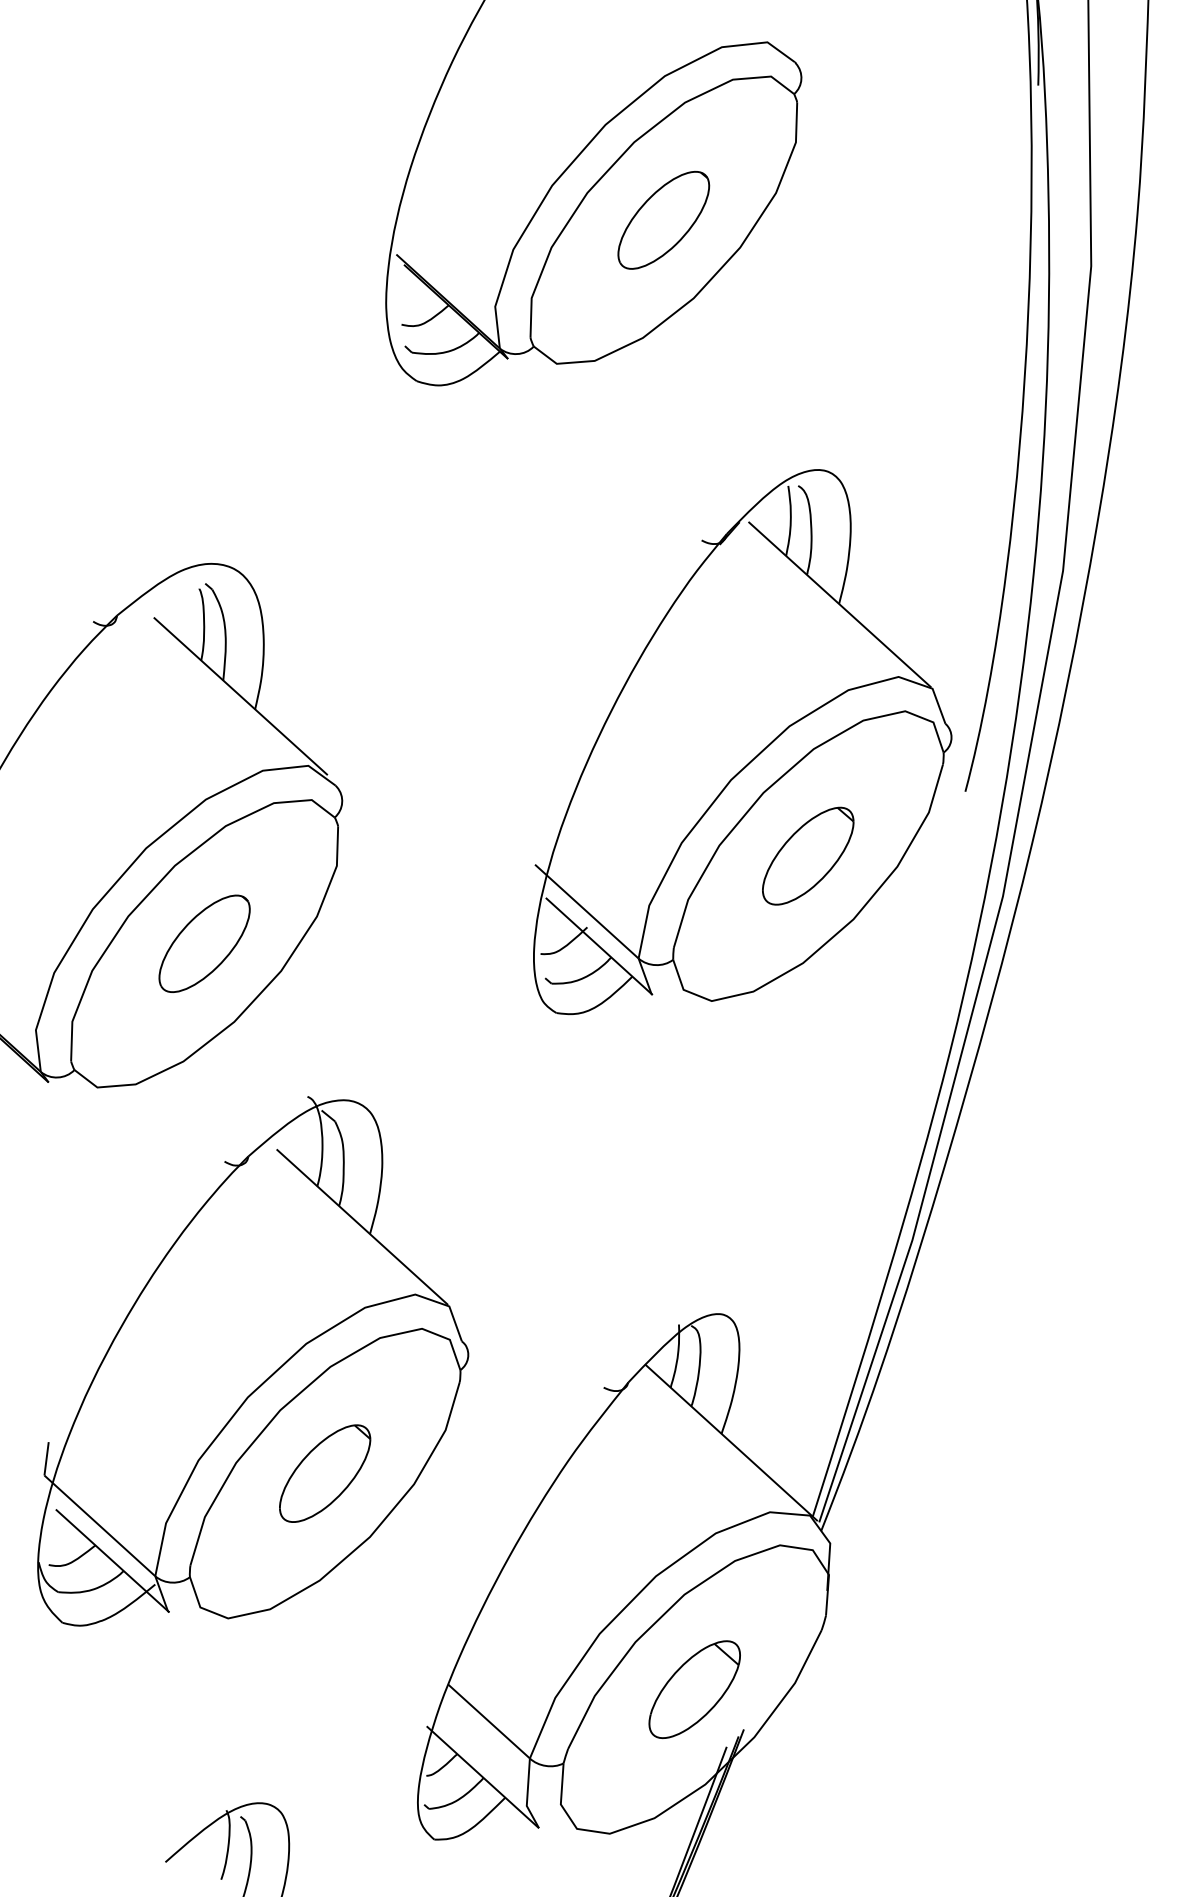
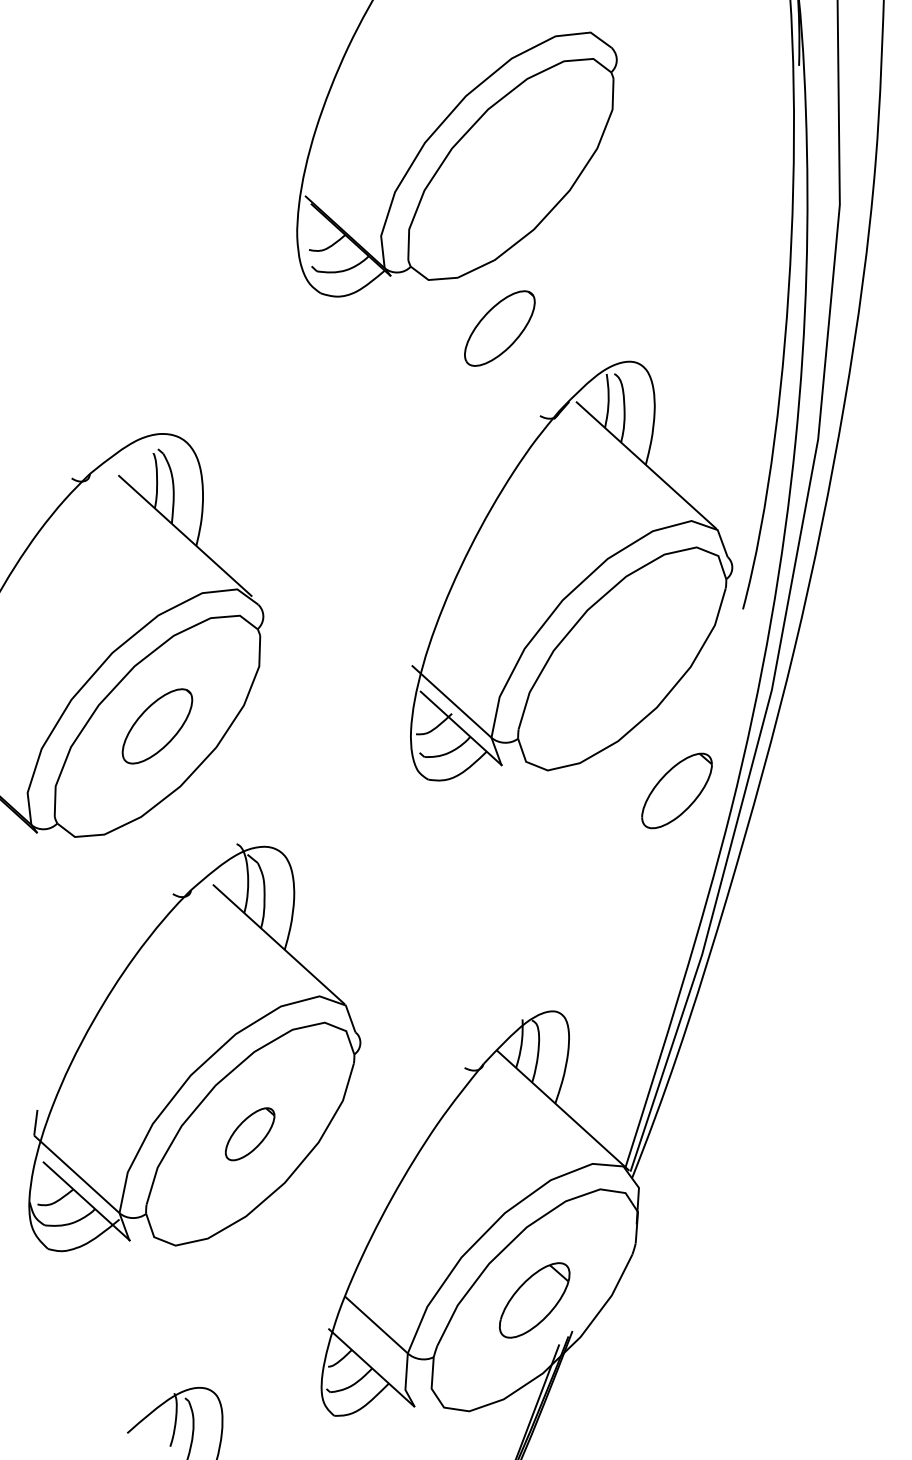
part: (663, 220) -> (499, 328), moved
part: (807, 855) -> (676, 790), moved
part: (324, 1474) -> (249, 1134), size x0.7

